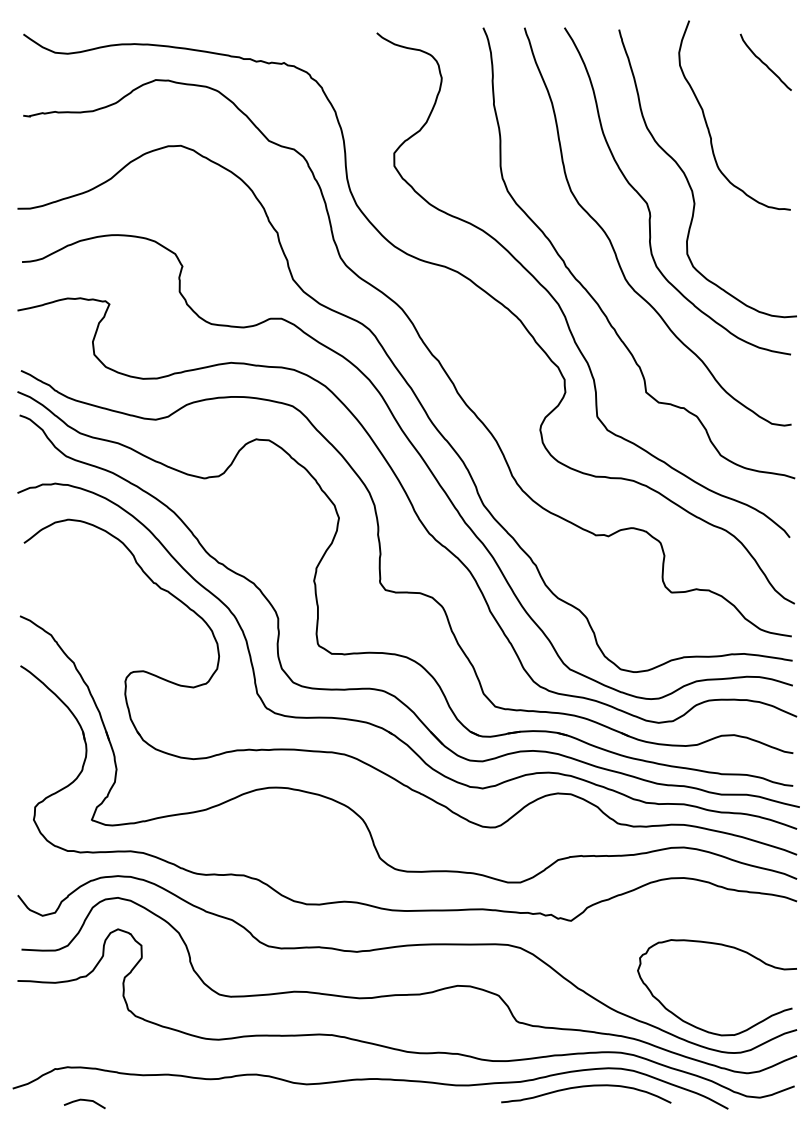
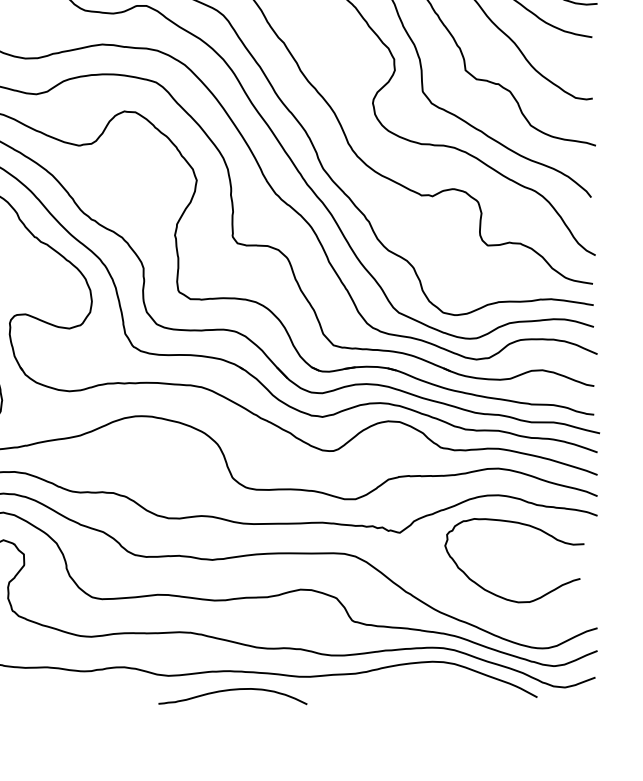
curve: (728, 947) -> (524, 525), moved
curve: (585, 1087) -> (232, 690), moved

